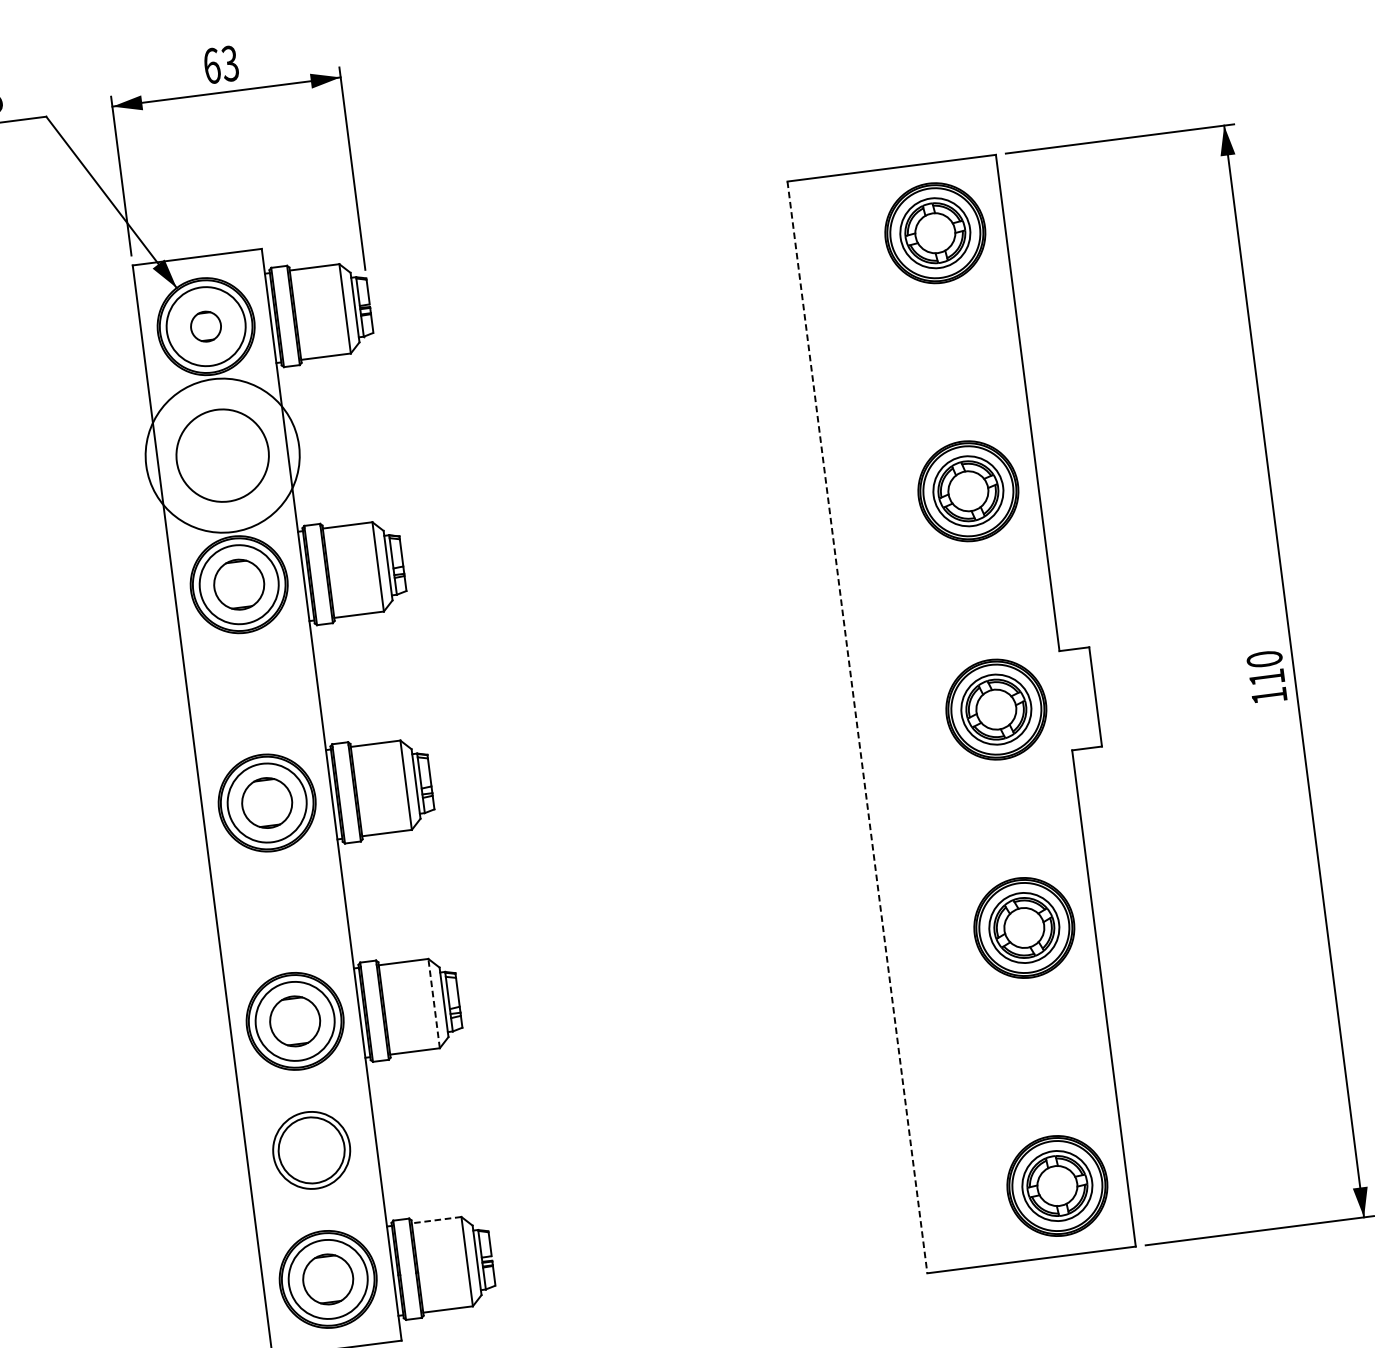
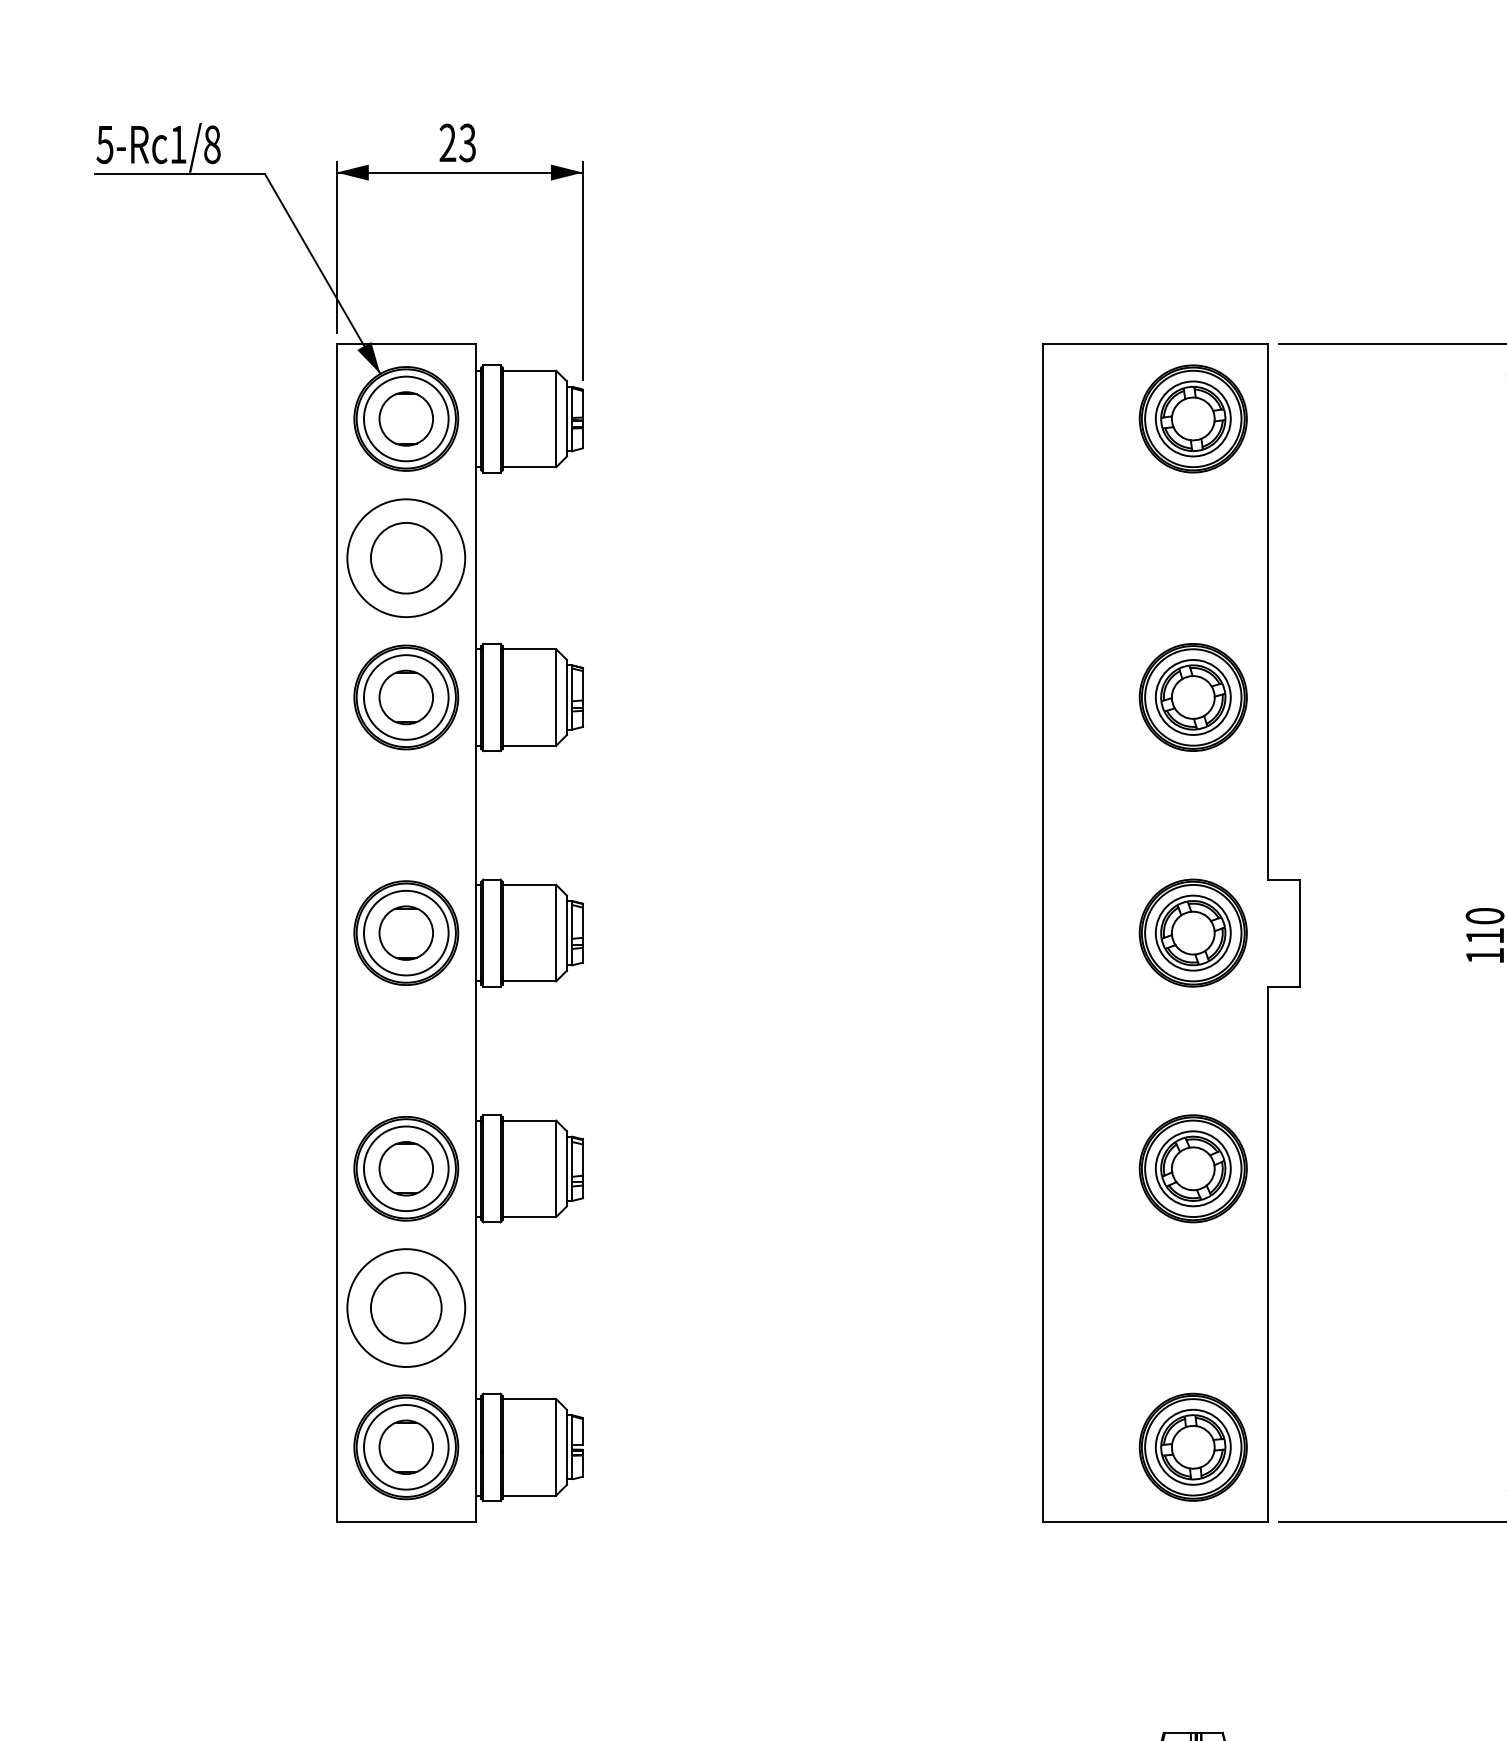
text: (211, 65) -> (447, 142), 63 -> 23
circle: (205, 326) -> (405, 418), size x1.67
circle: (221, 455) -> (405, 557), size x0.71
circle: (222, 455) -> (406, 558), size x0.71
line: (857, 727) -> (1043, 933), dashed -> solid
line: (434, 1003) -> (556, 1168), dashed -> solid
circle: (311, 1149) -> (406, 1307), size x1.43
line: (436, 1220) -> (529, 1399), dashed -> solid

